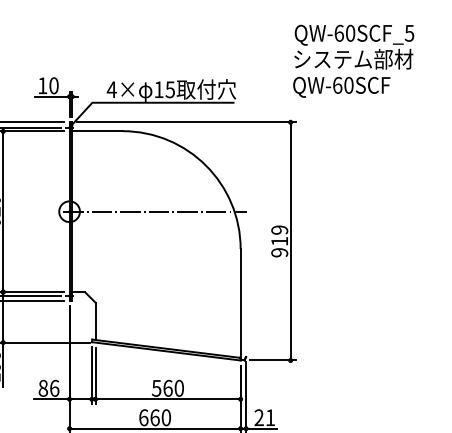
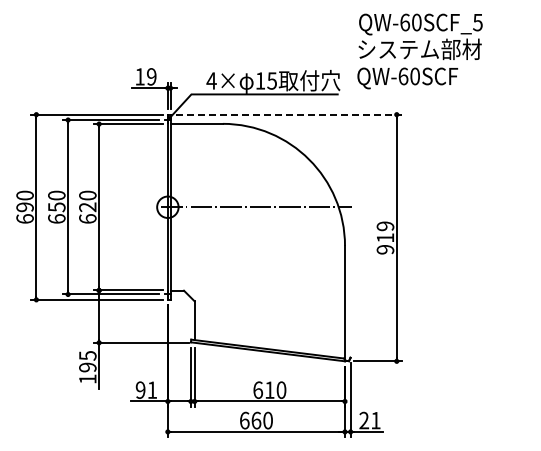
text: (353, 61) -> (419, 51), moved
text: (53, 85) -> (151, 76), 10 -> 19
line: (187, 122) -> (289, 114), solid -> dashed
text: (48, 387) -> (146, 389), 86 -> 91
text: (161, 387) -> (263, 389), 560 -> 610

